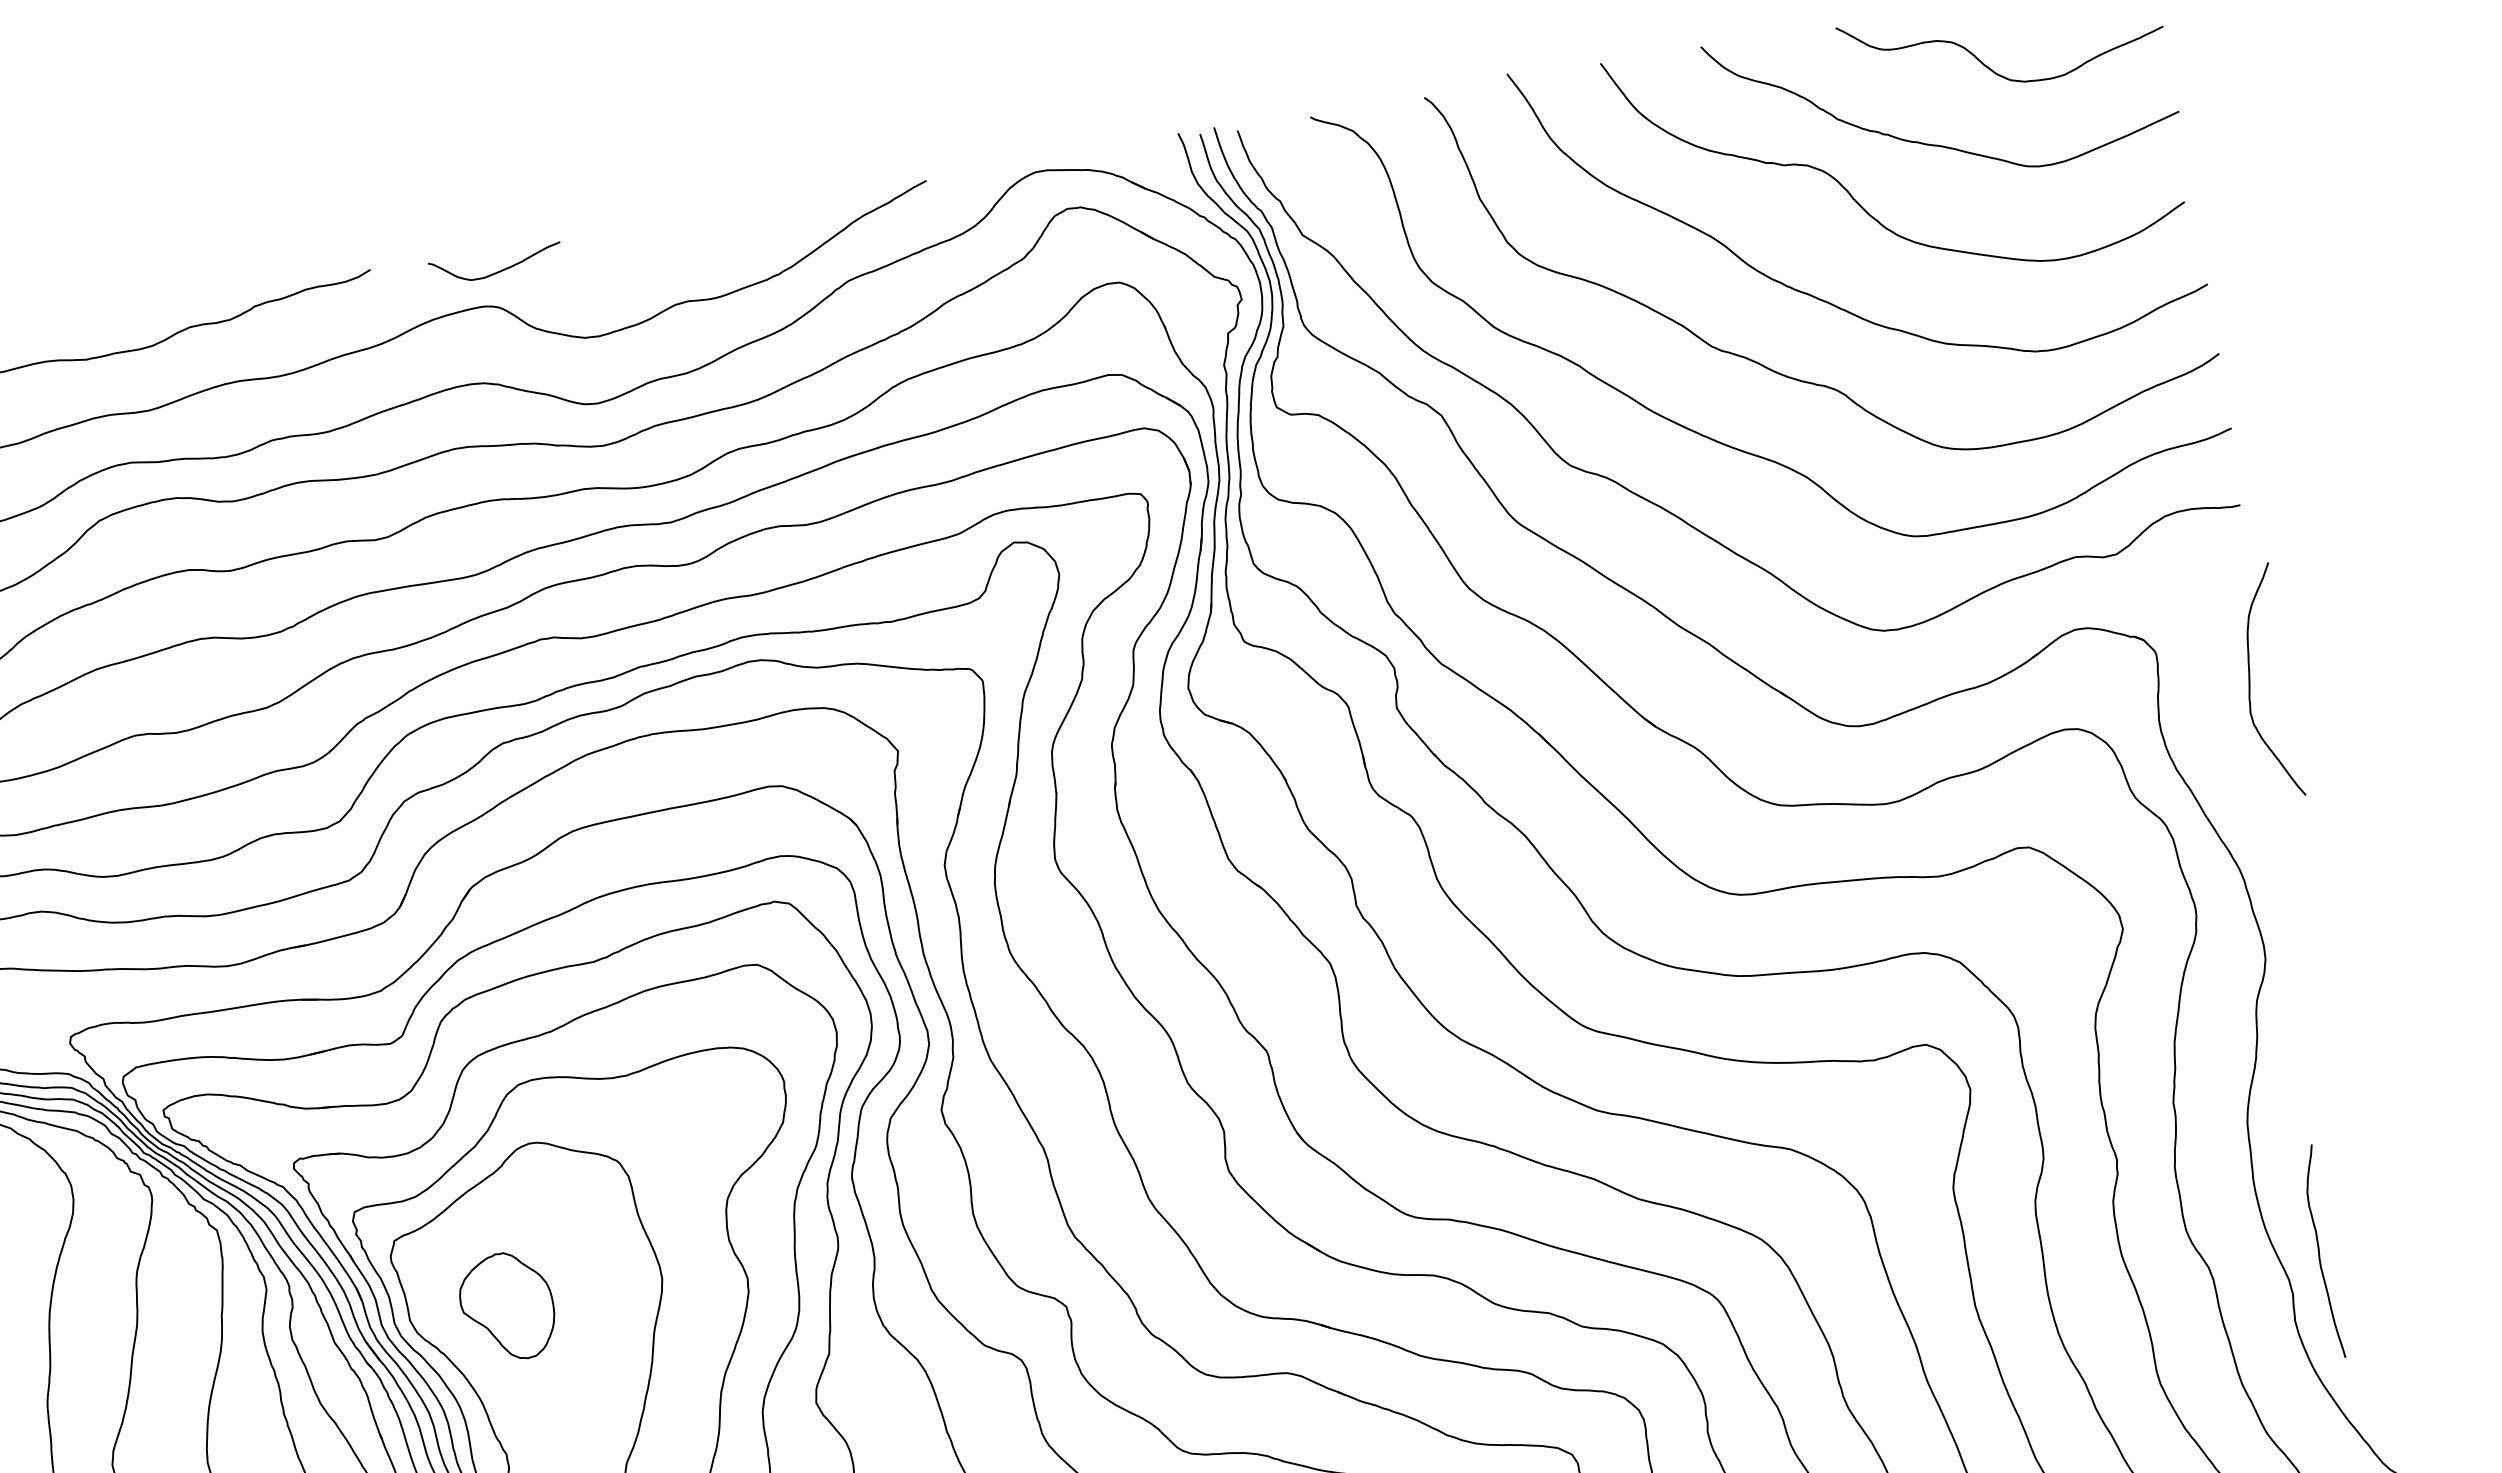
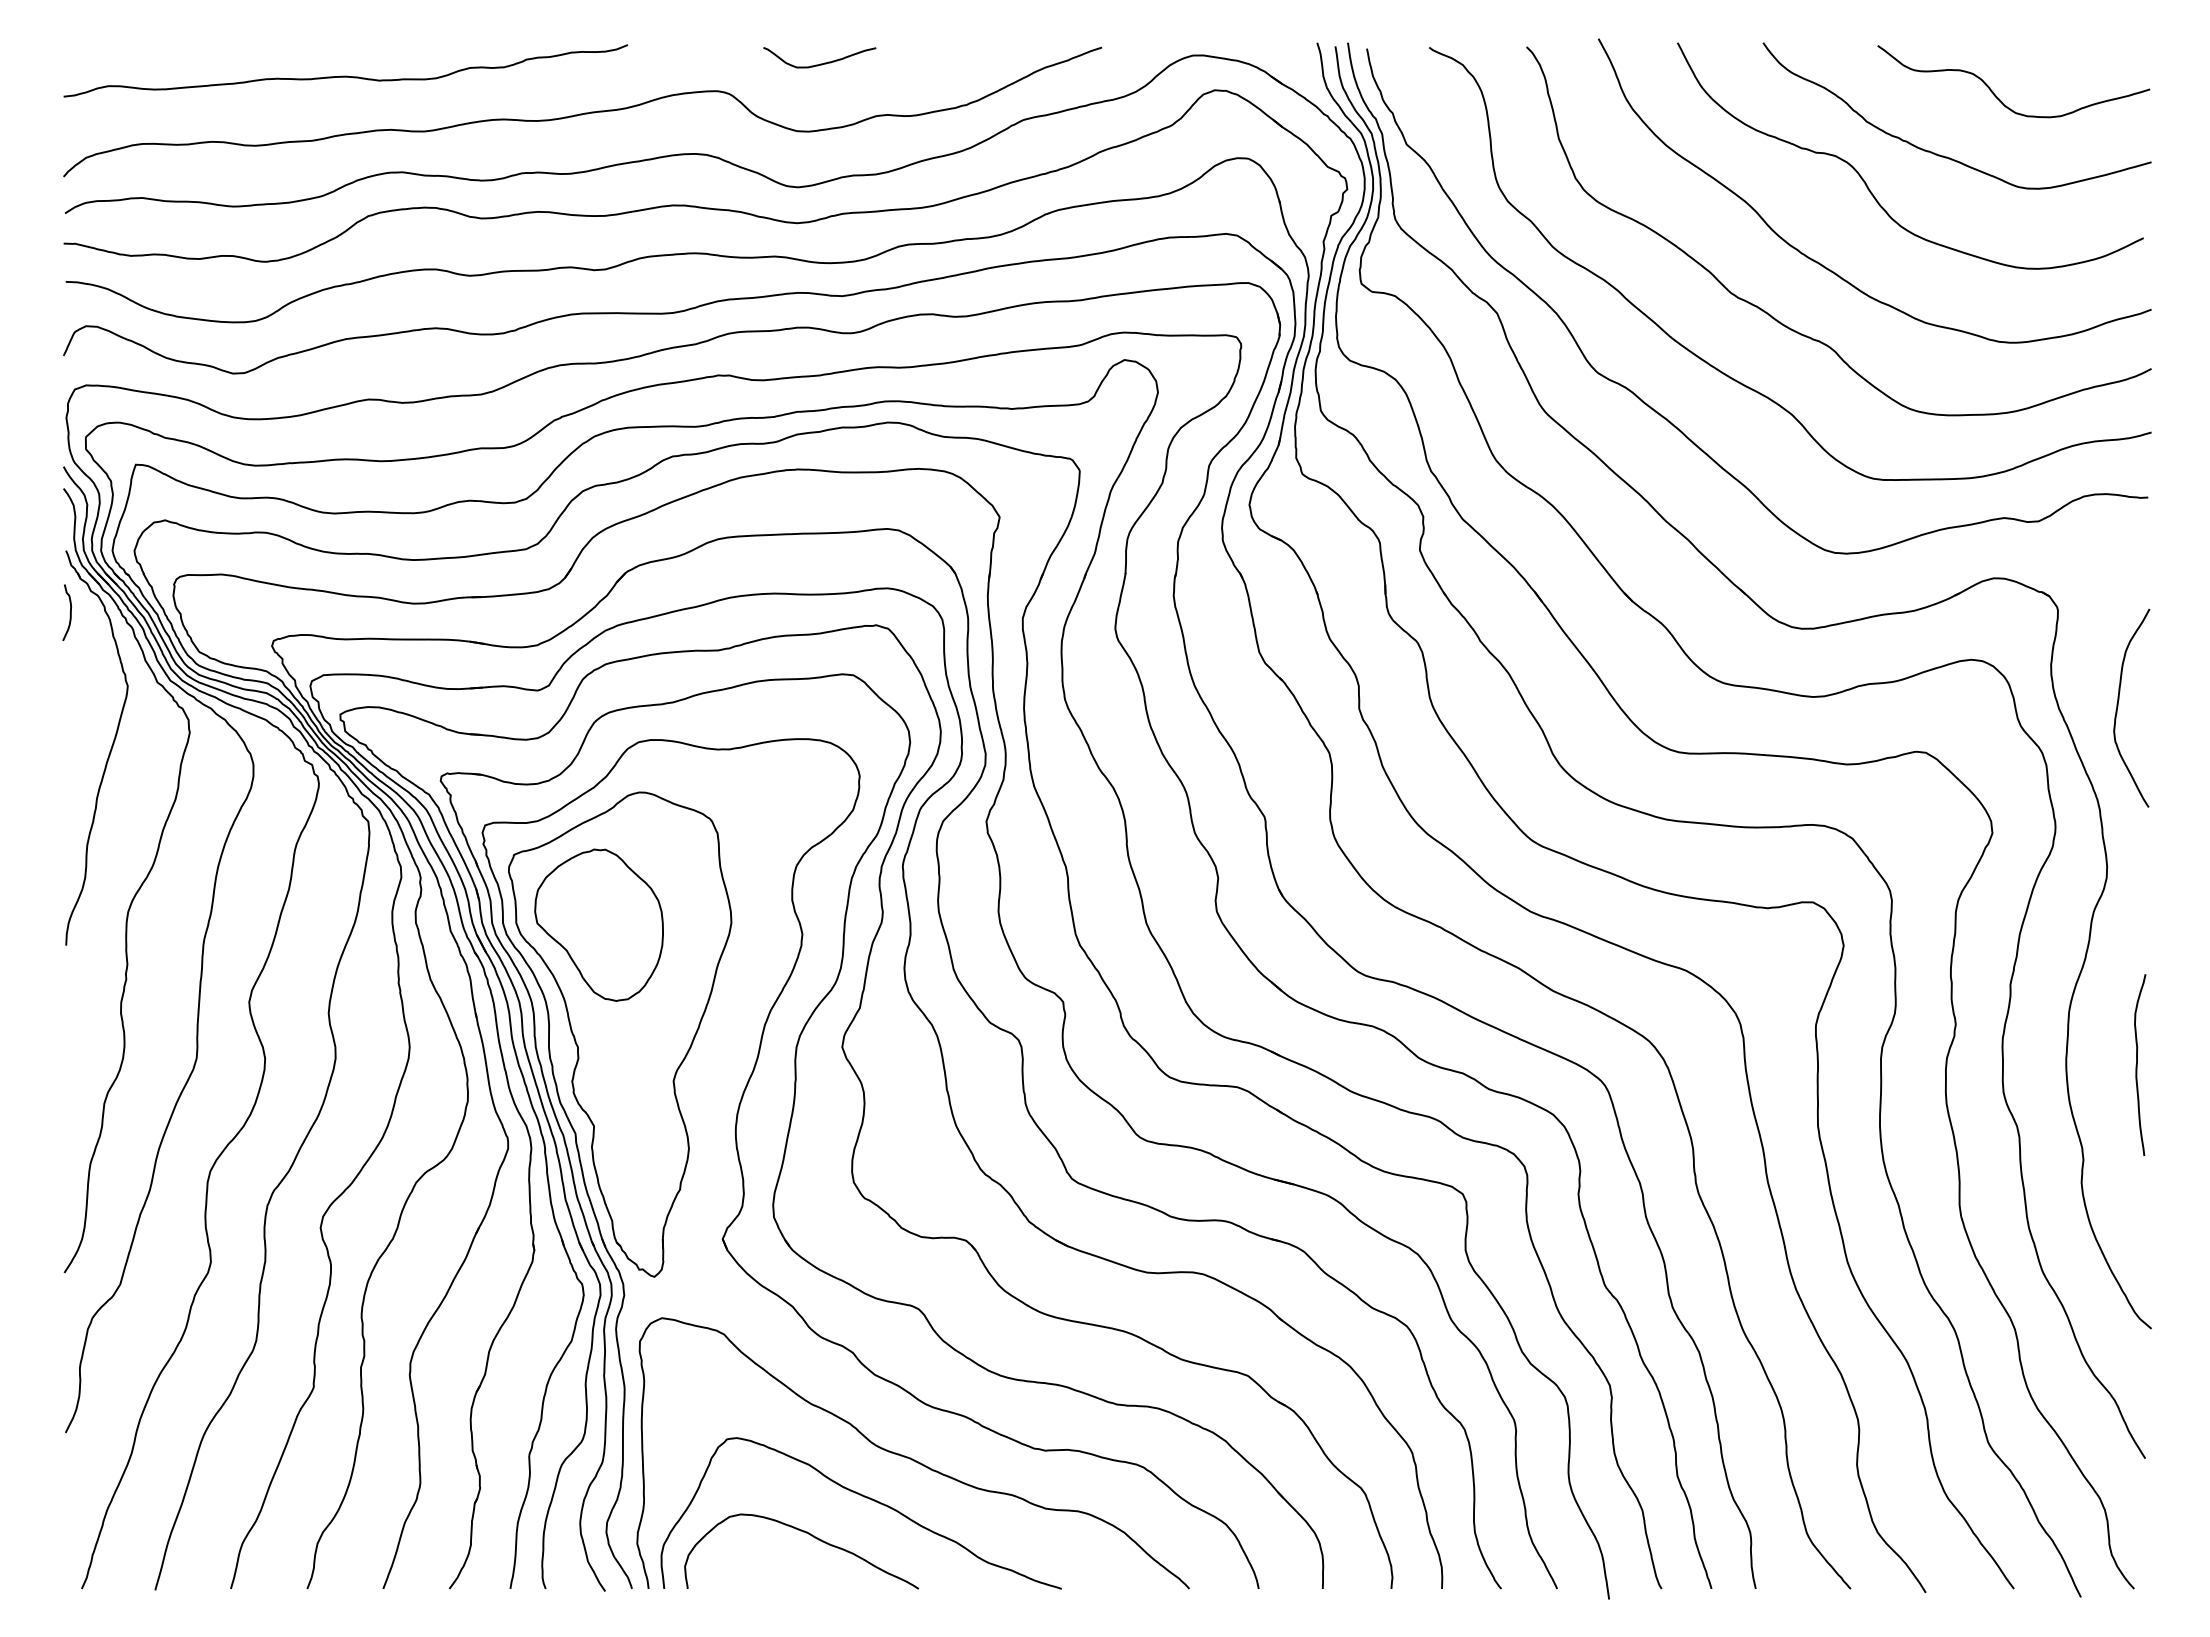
curve: (497, 270) -> (820, 63), moved
curve: (2251, 683) -> (2118, 707), moved
curve: (2319, 1251) -> (2137, 1064), moved
part: (506, 1306) -> (598, 924), size x1.67

